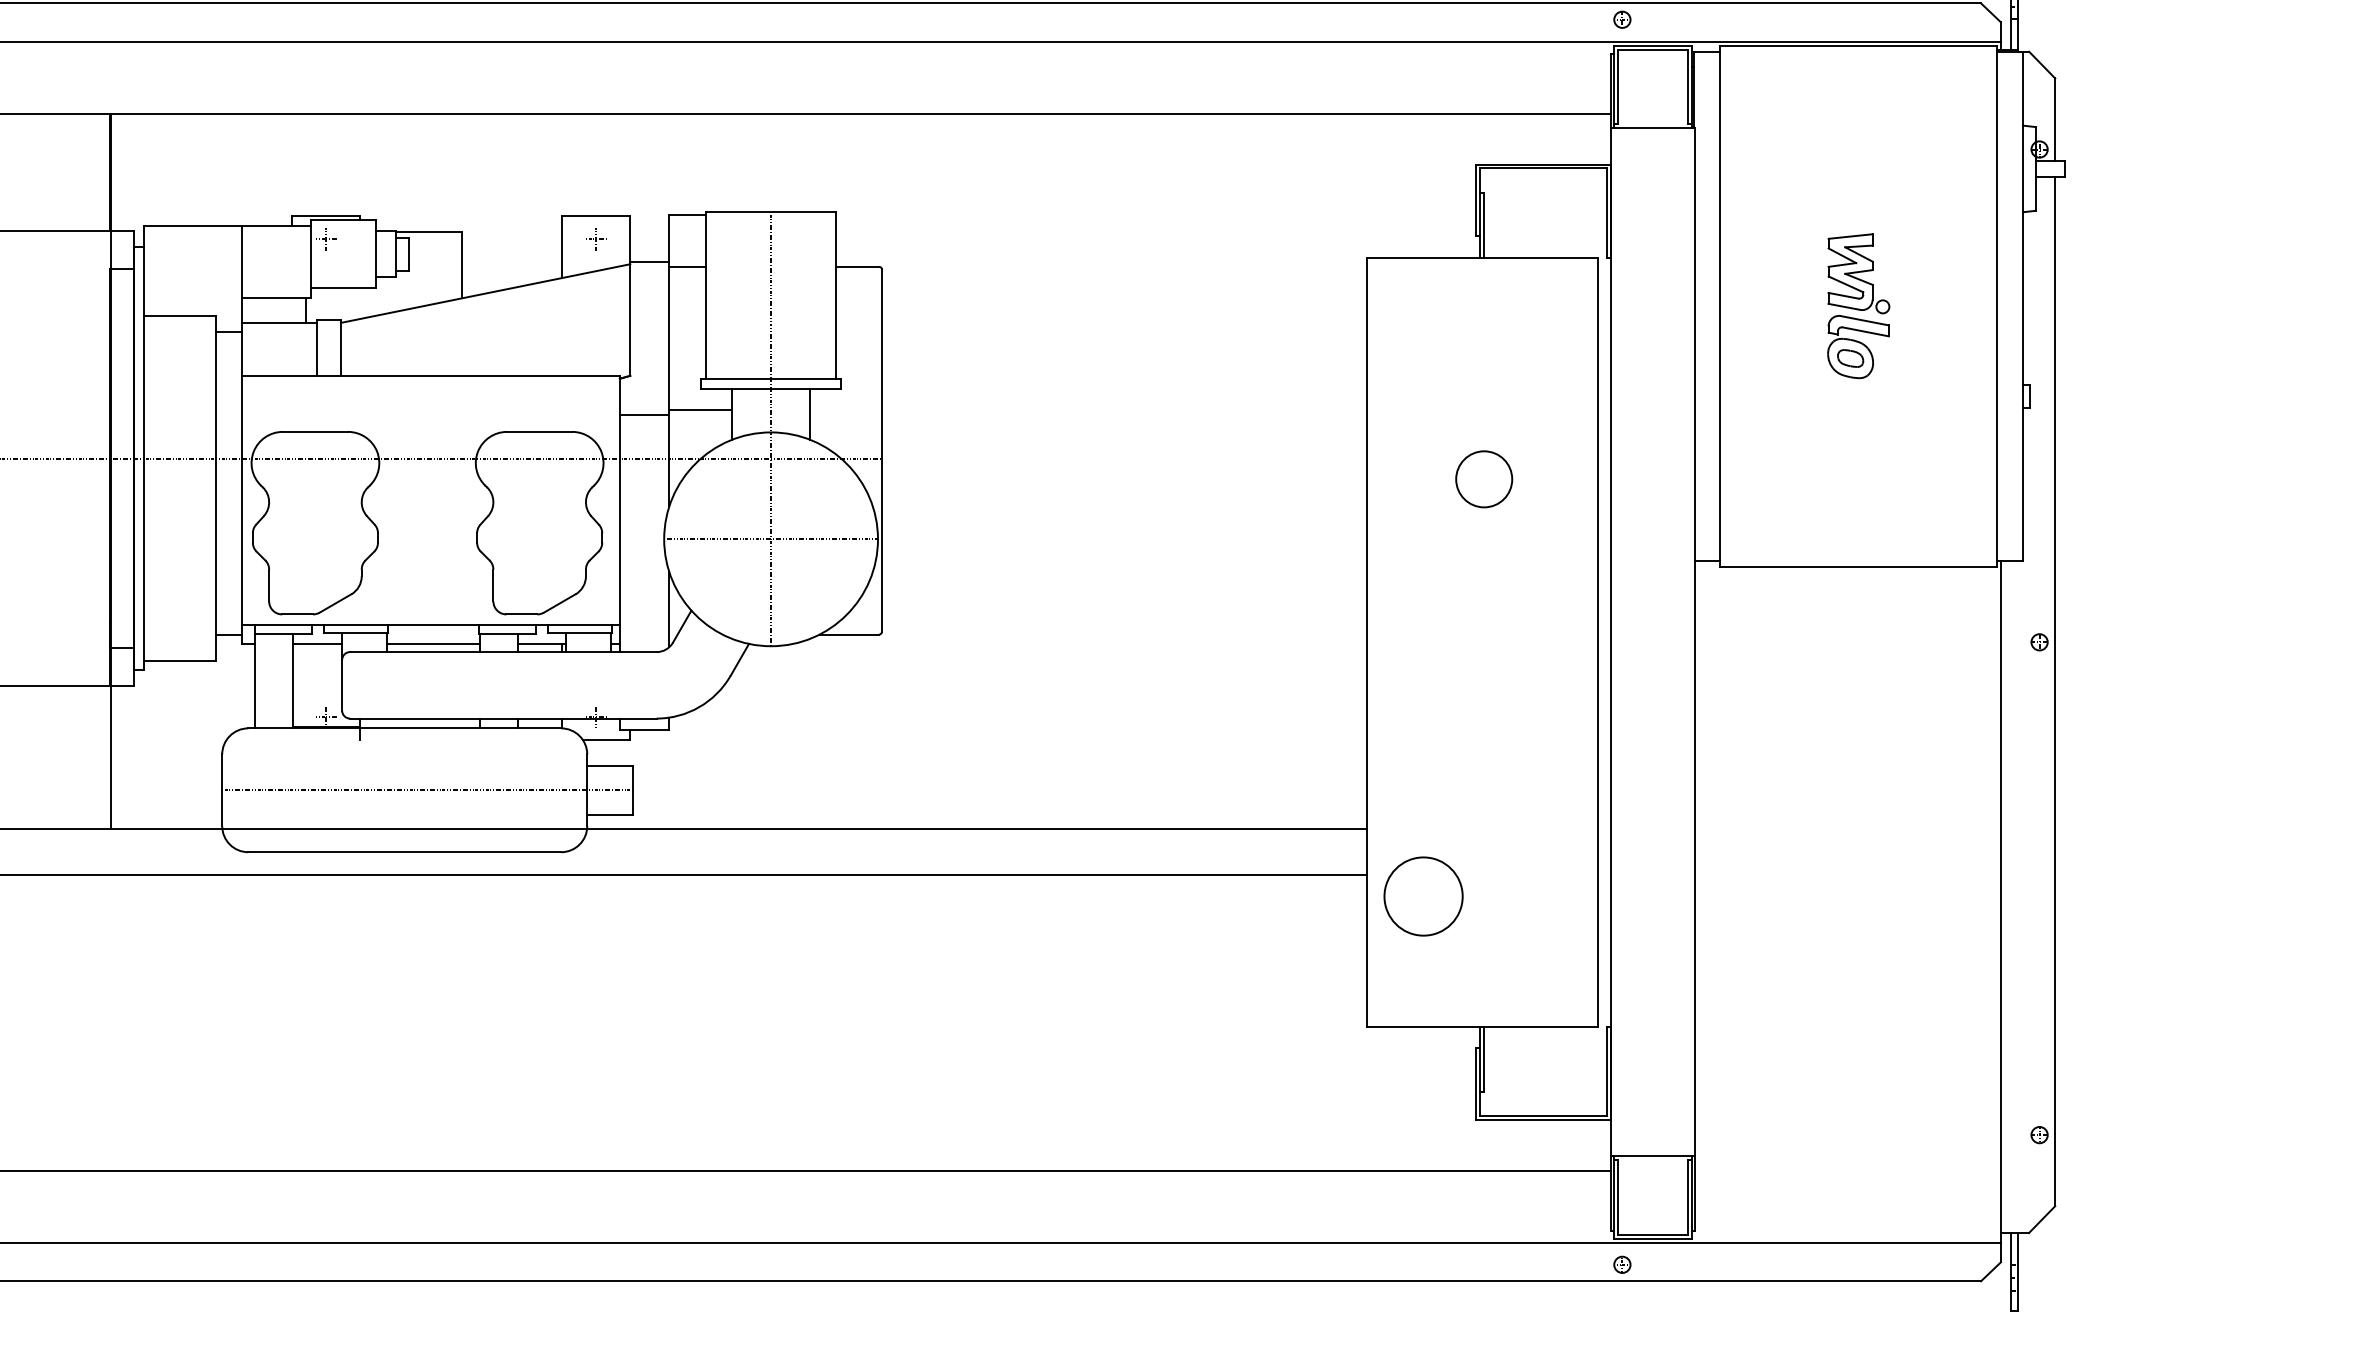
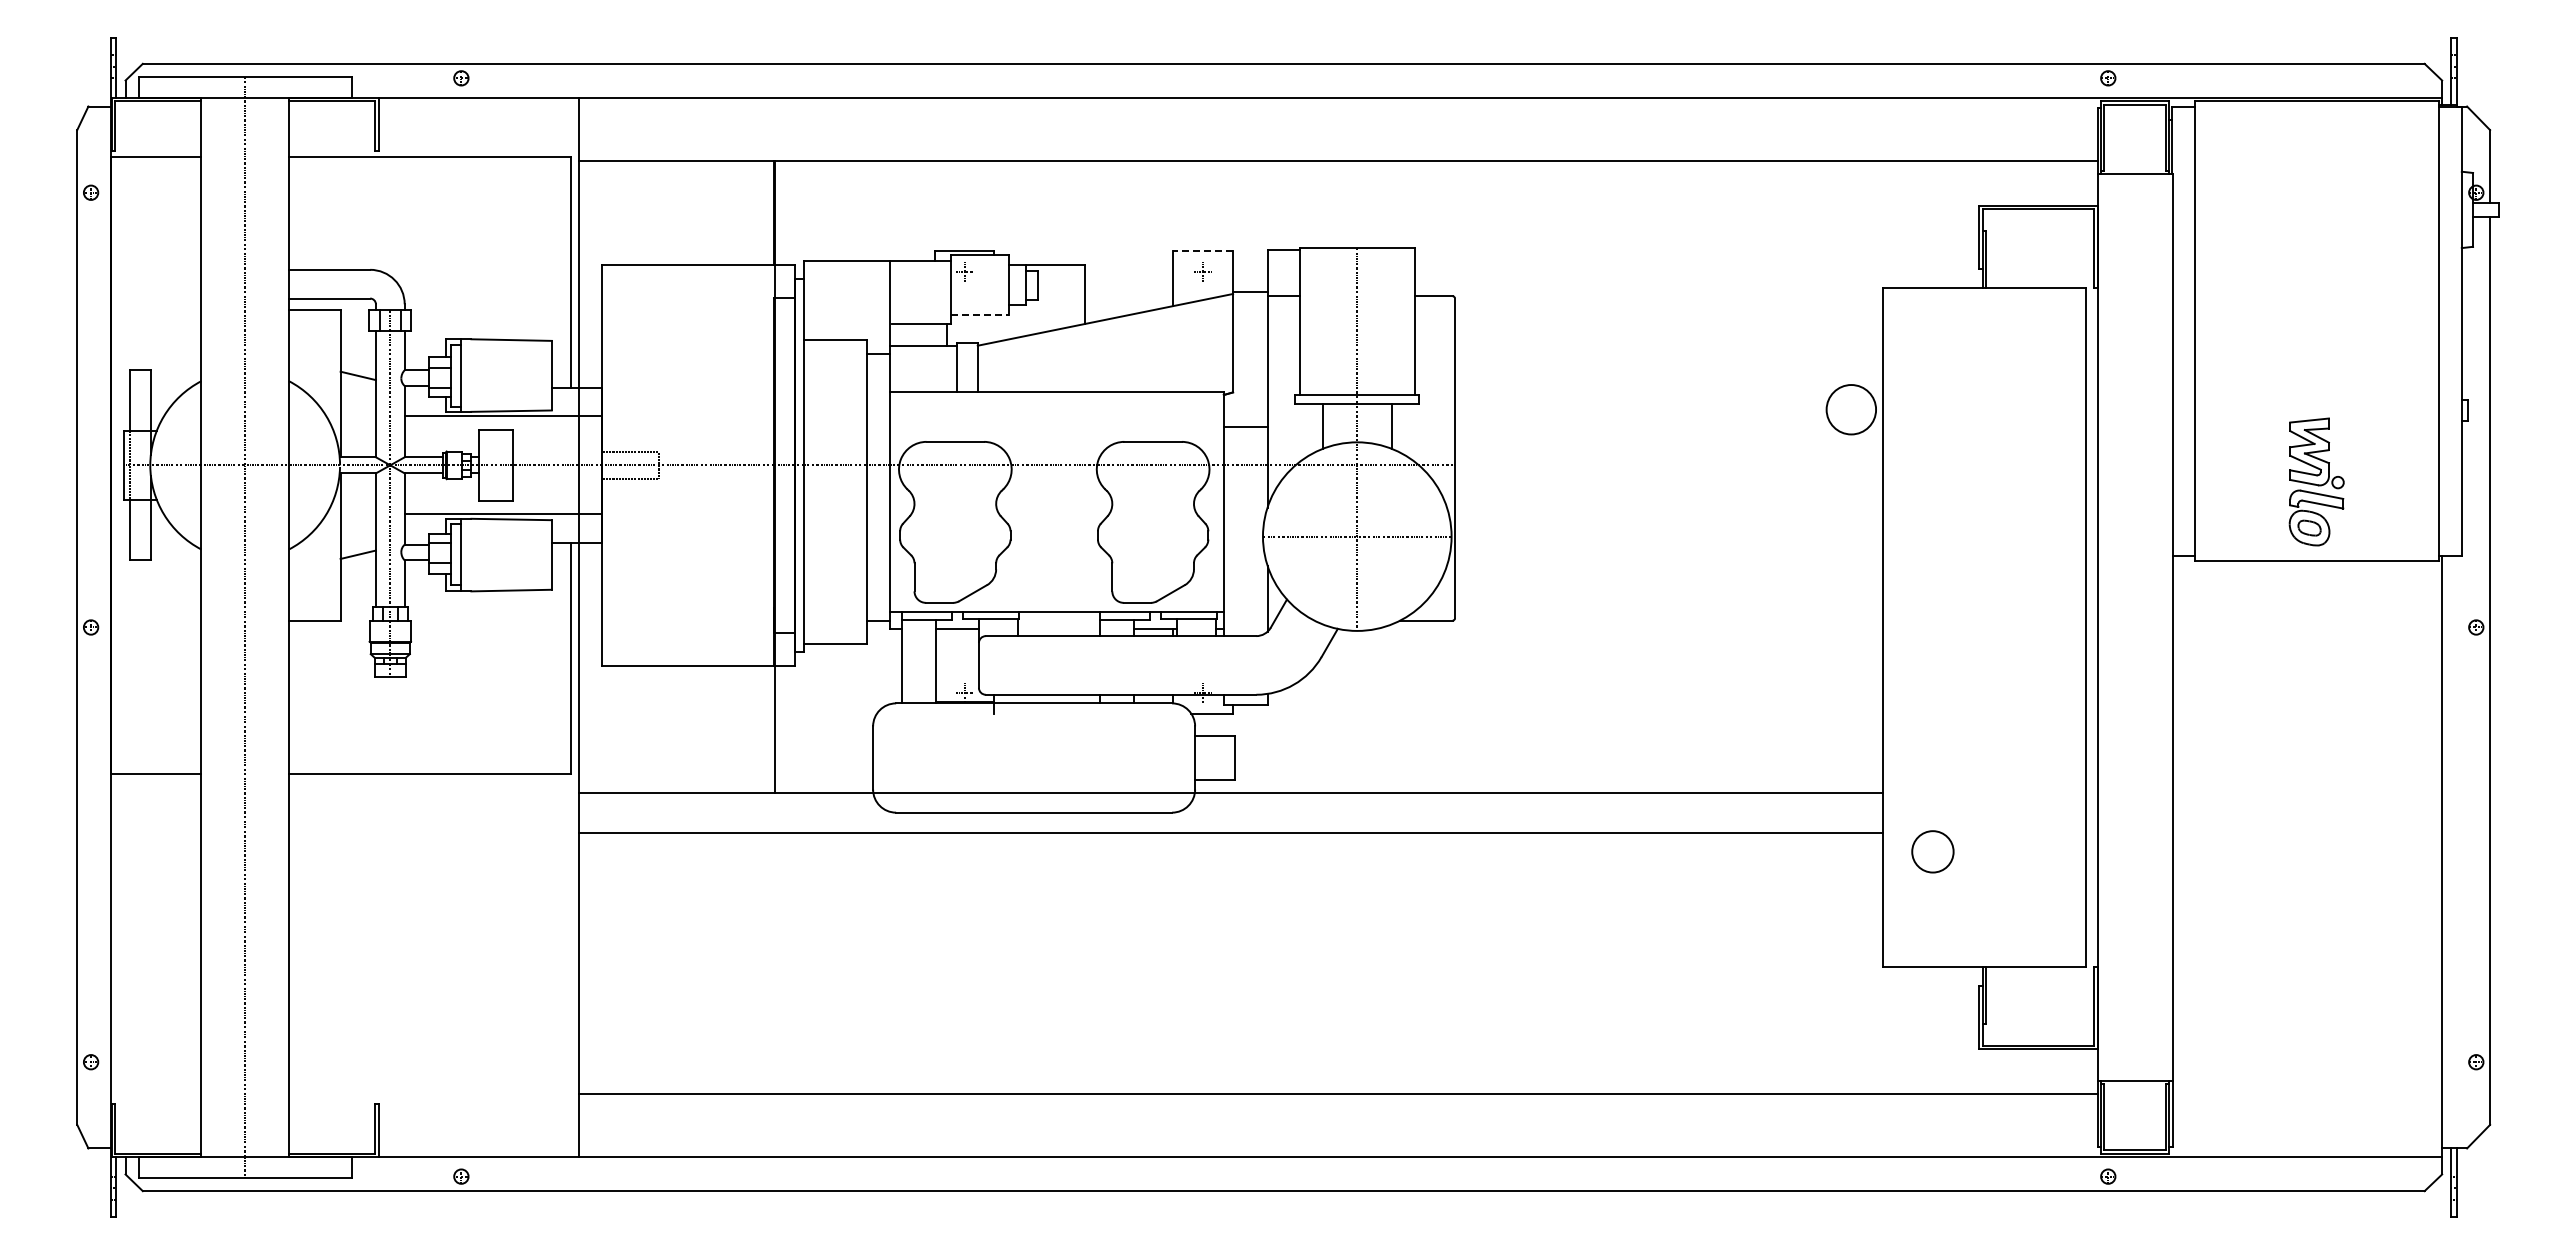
line: (595, 216) -> (1202, 251), solid -> dashed
line: (343, 288) -> (980, 315), solid -> dashed
part: (1858, 305) -> (2316, 481), moved
line: (699, 409) -> (1294, 422), removed
circle: (1483, 479) -> (1850, 409), moved
line: (433, 643) -> (1059, 628), removed
line: (427, 790) -> (1054, 758), removed
circle: (1423, 896) -> (1932, 851), size x0.6

